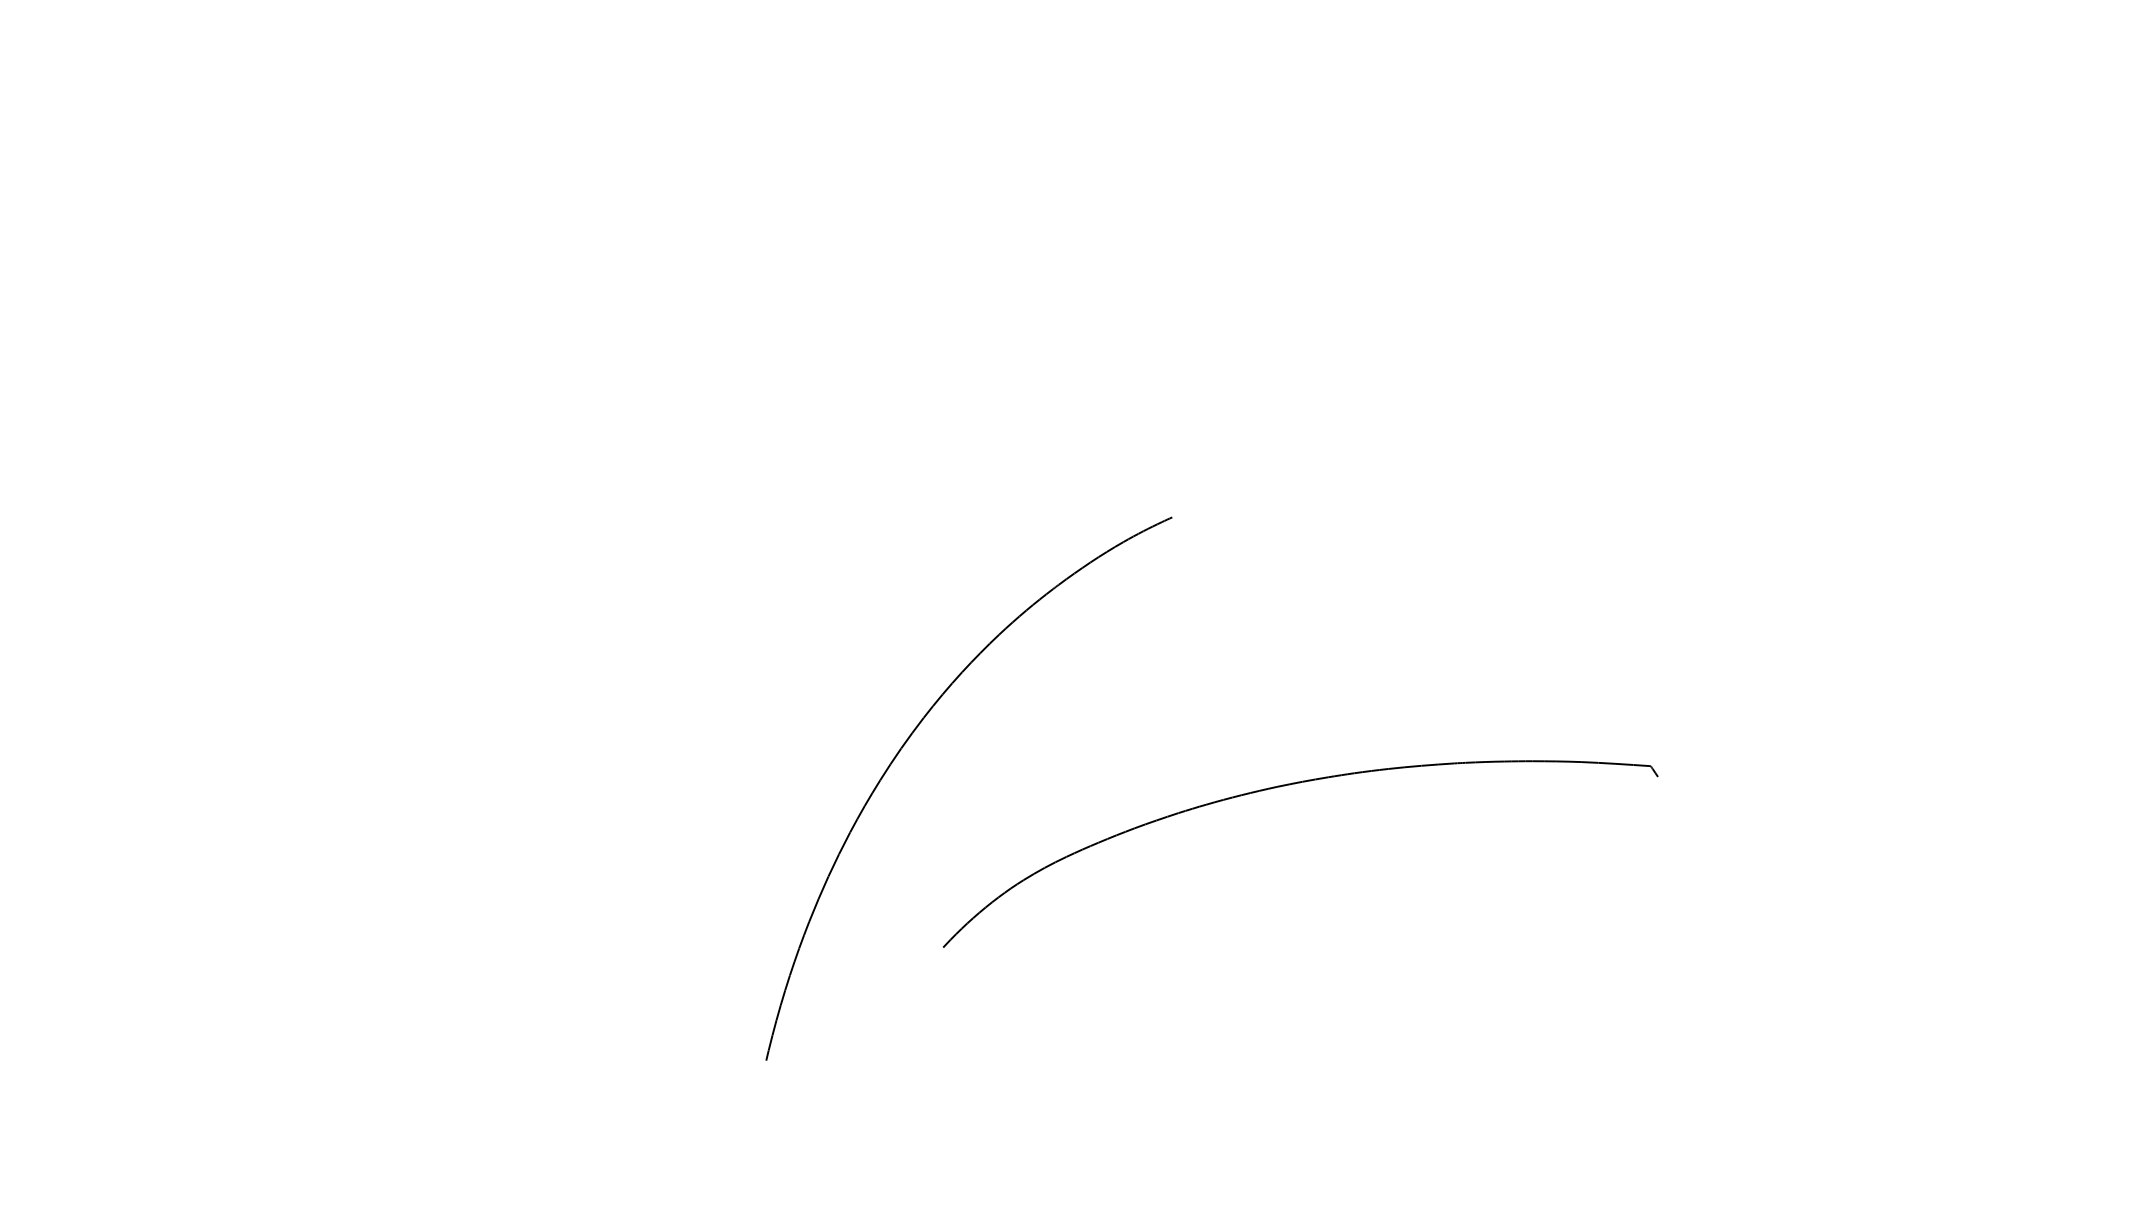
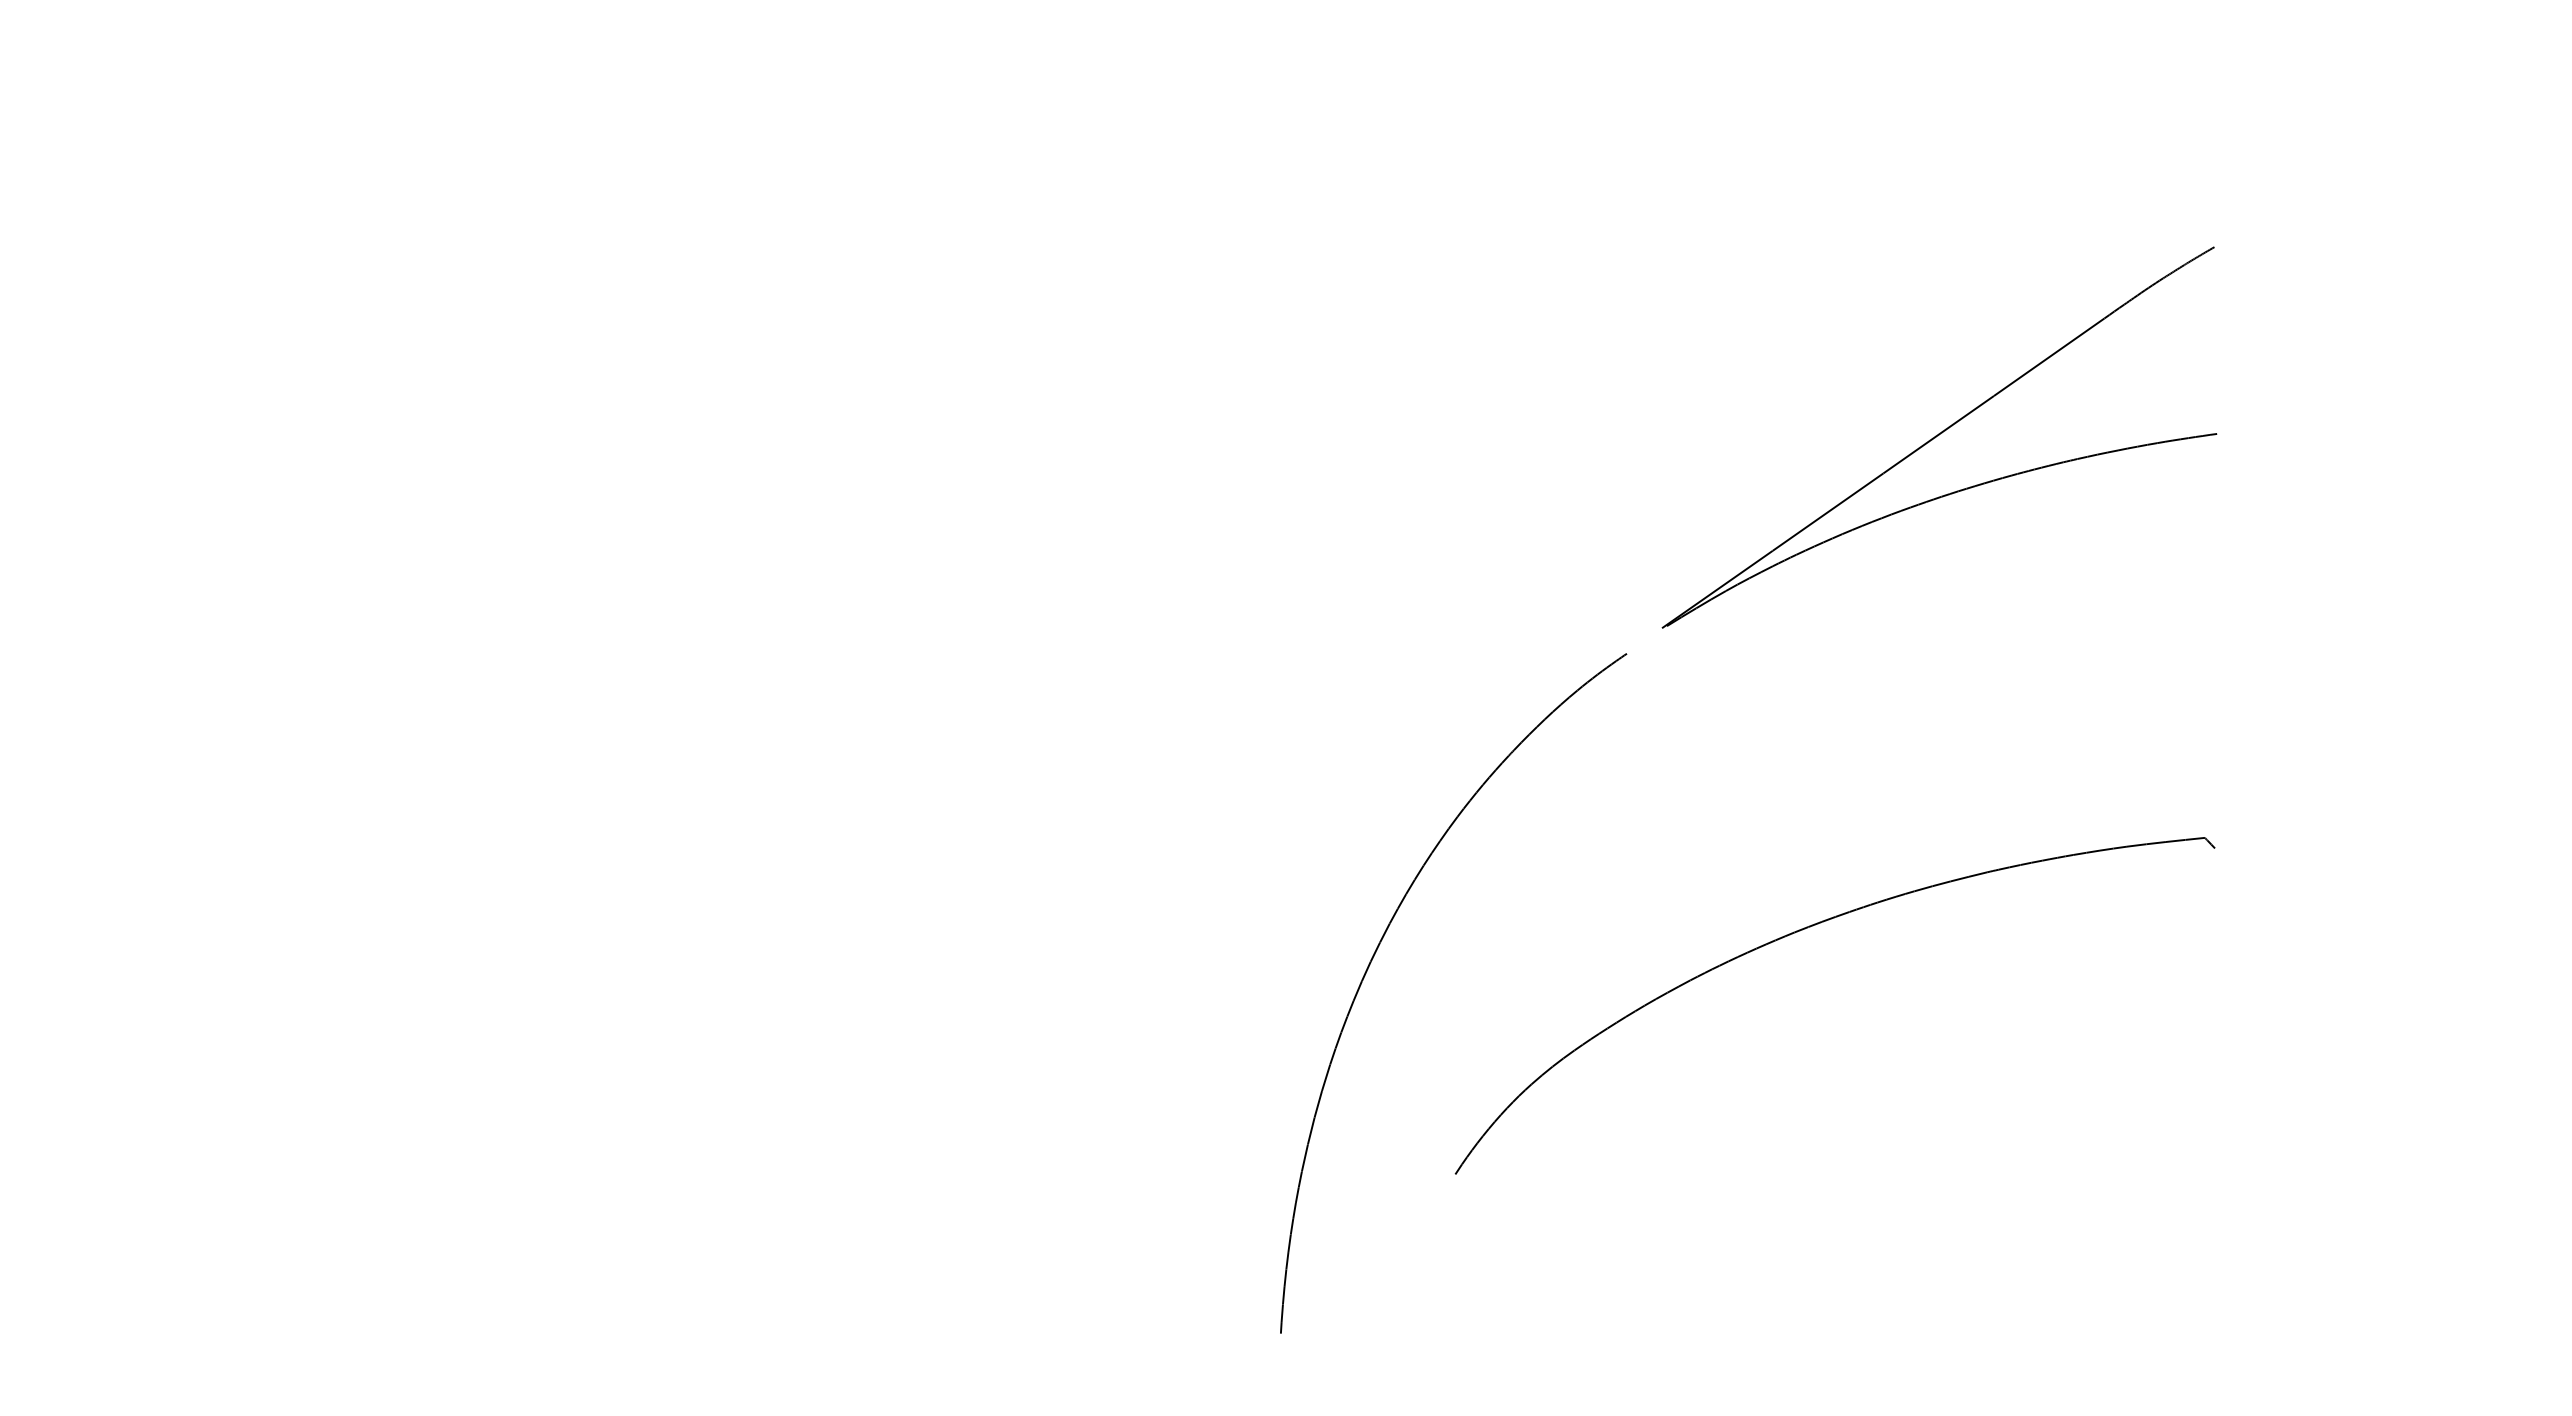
part: (1478, 375) -> (1939, 437), added

